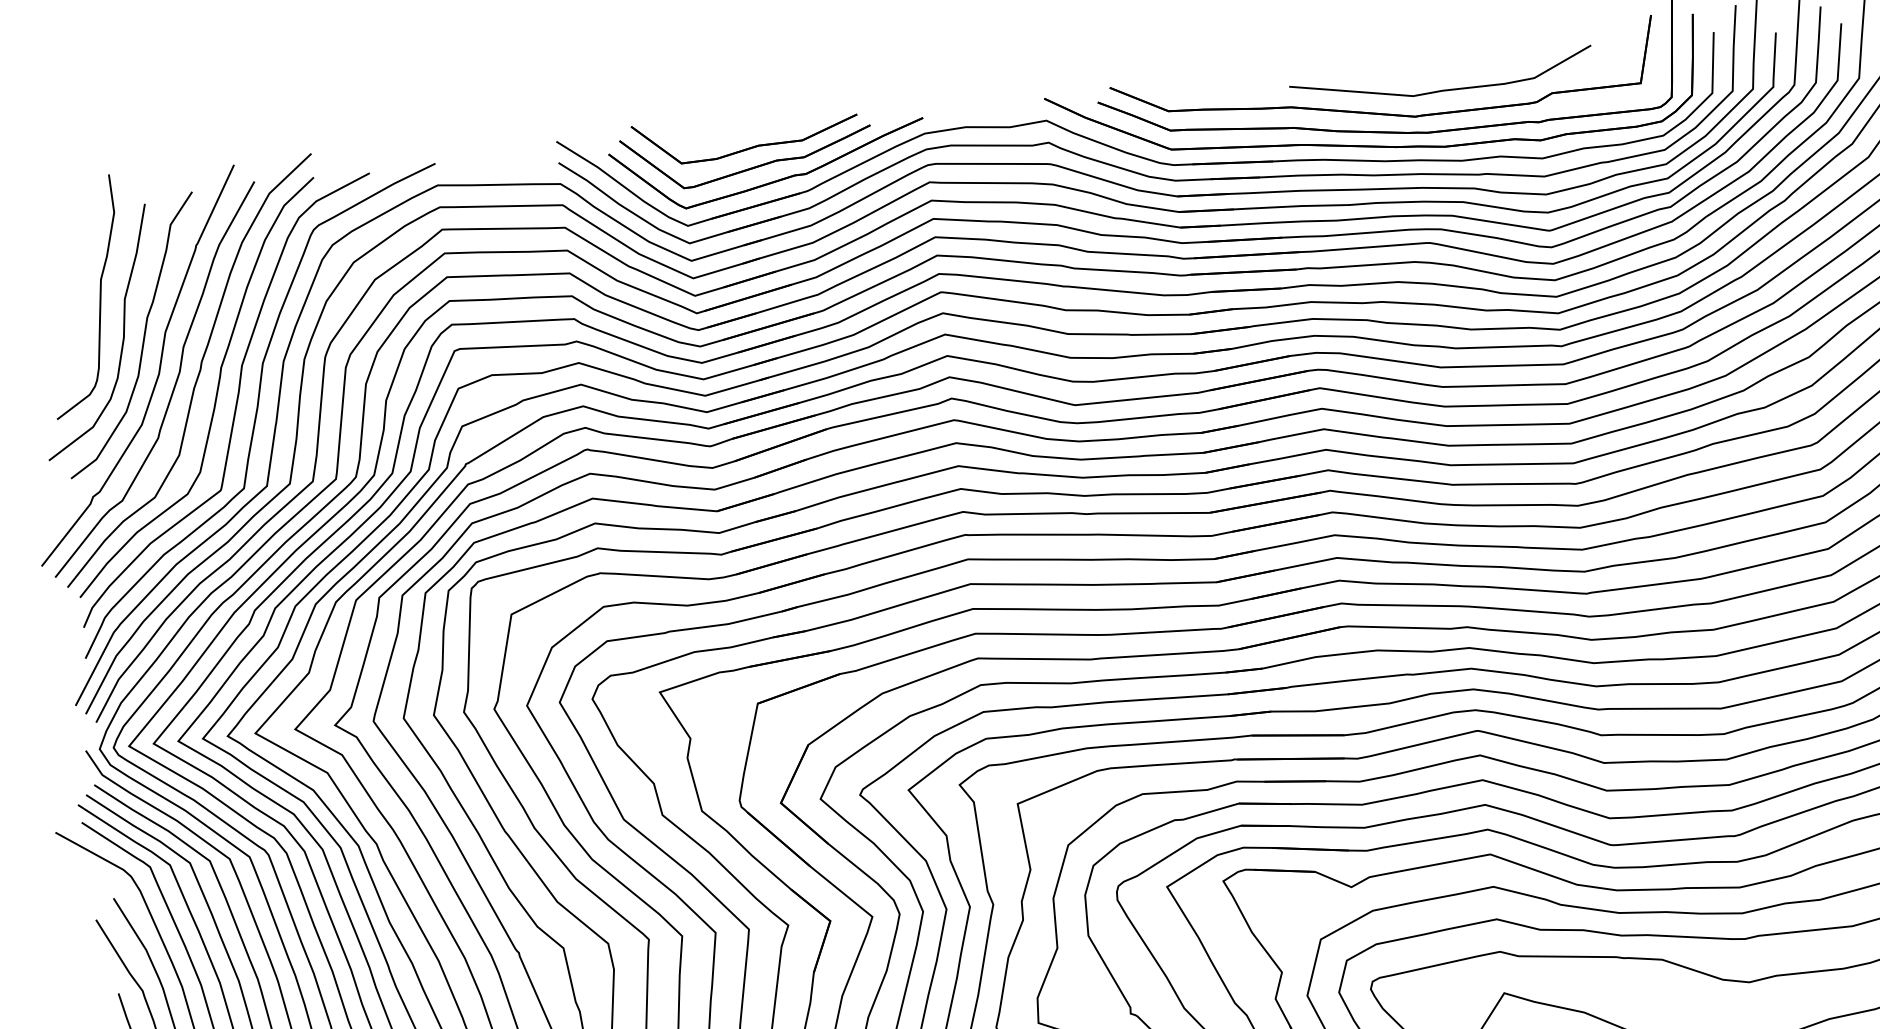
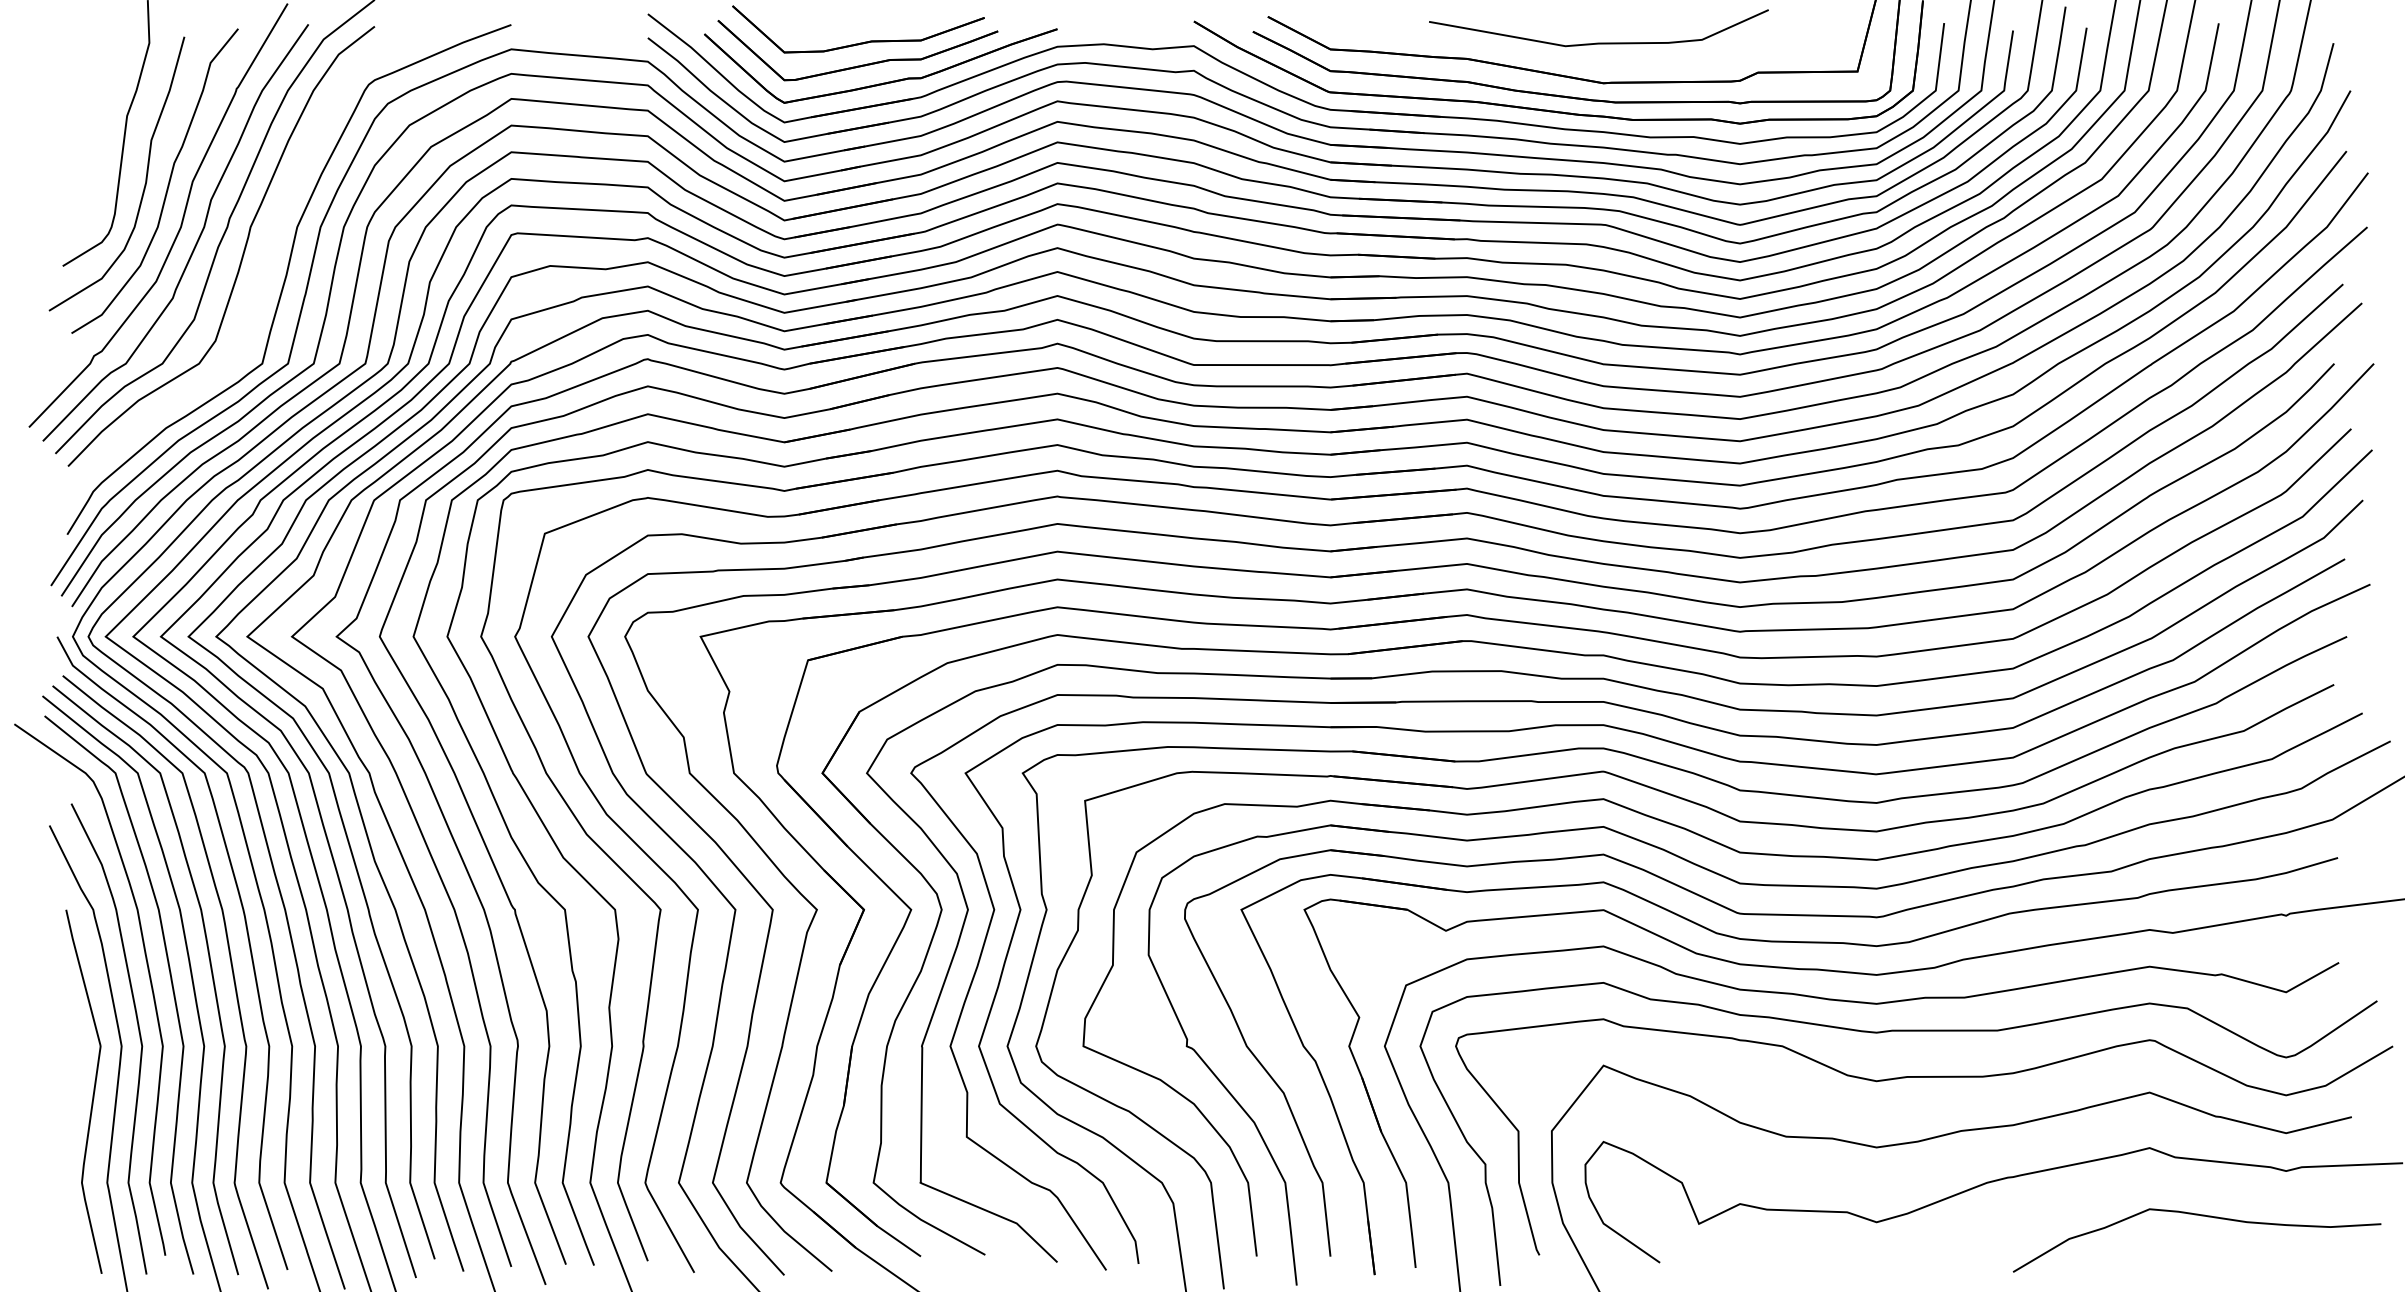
curve: (1442, 89) -> (1598, 42), moved
curve: (236, 400) -> (263, 265), removed

